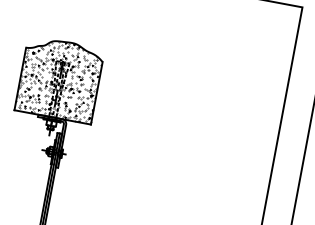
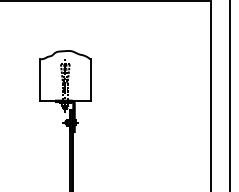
hatch: (60, 79) -> (65, 75), removed

